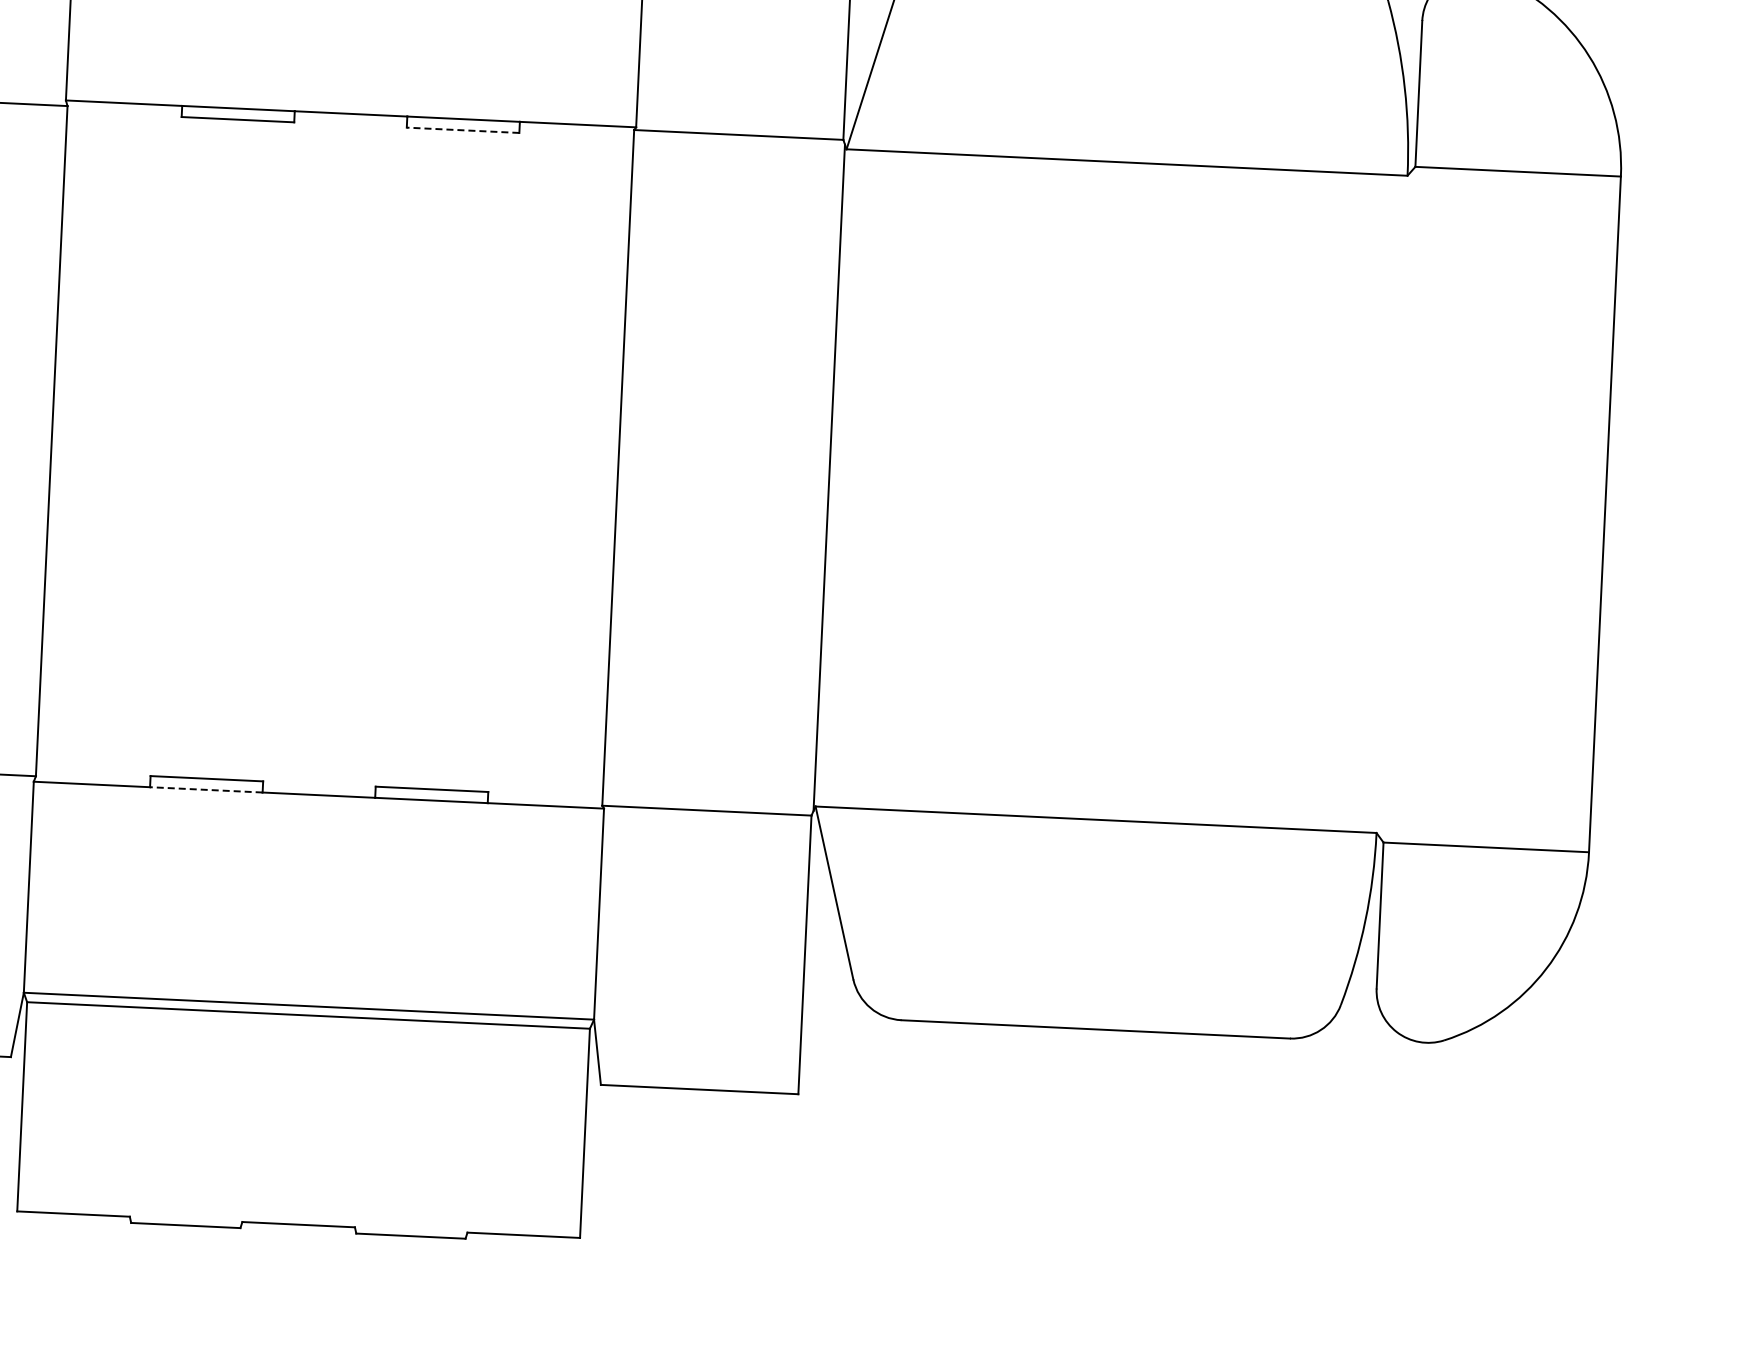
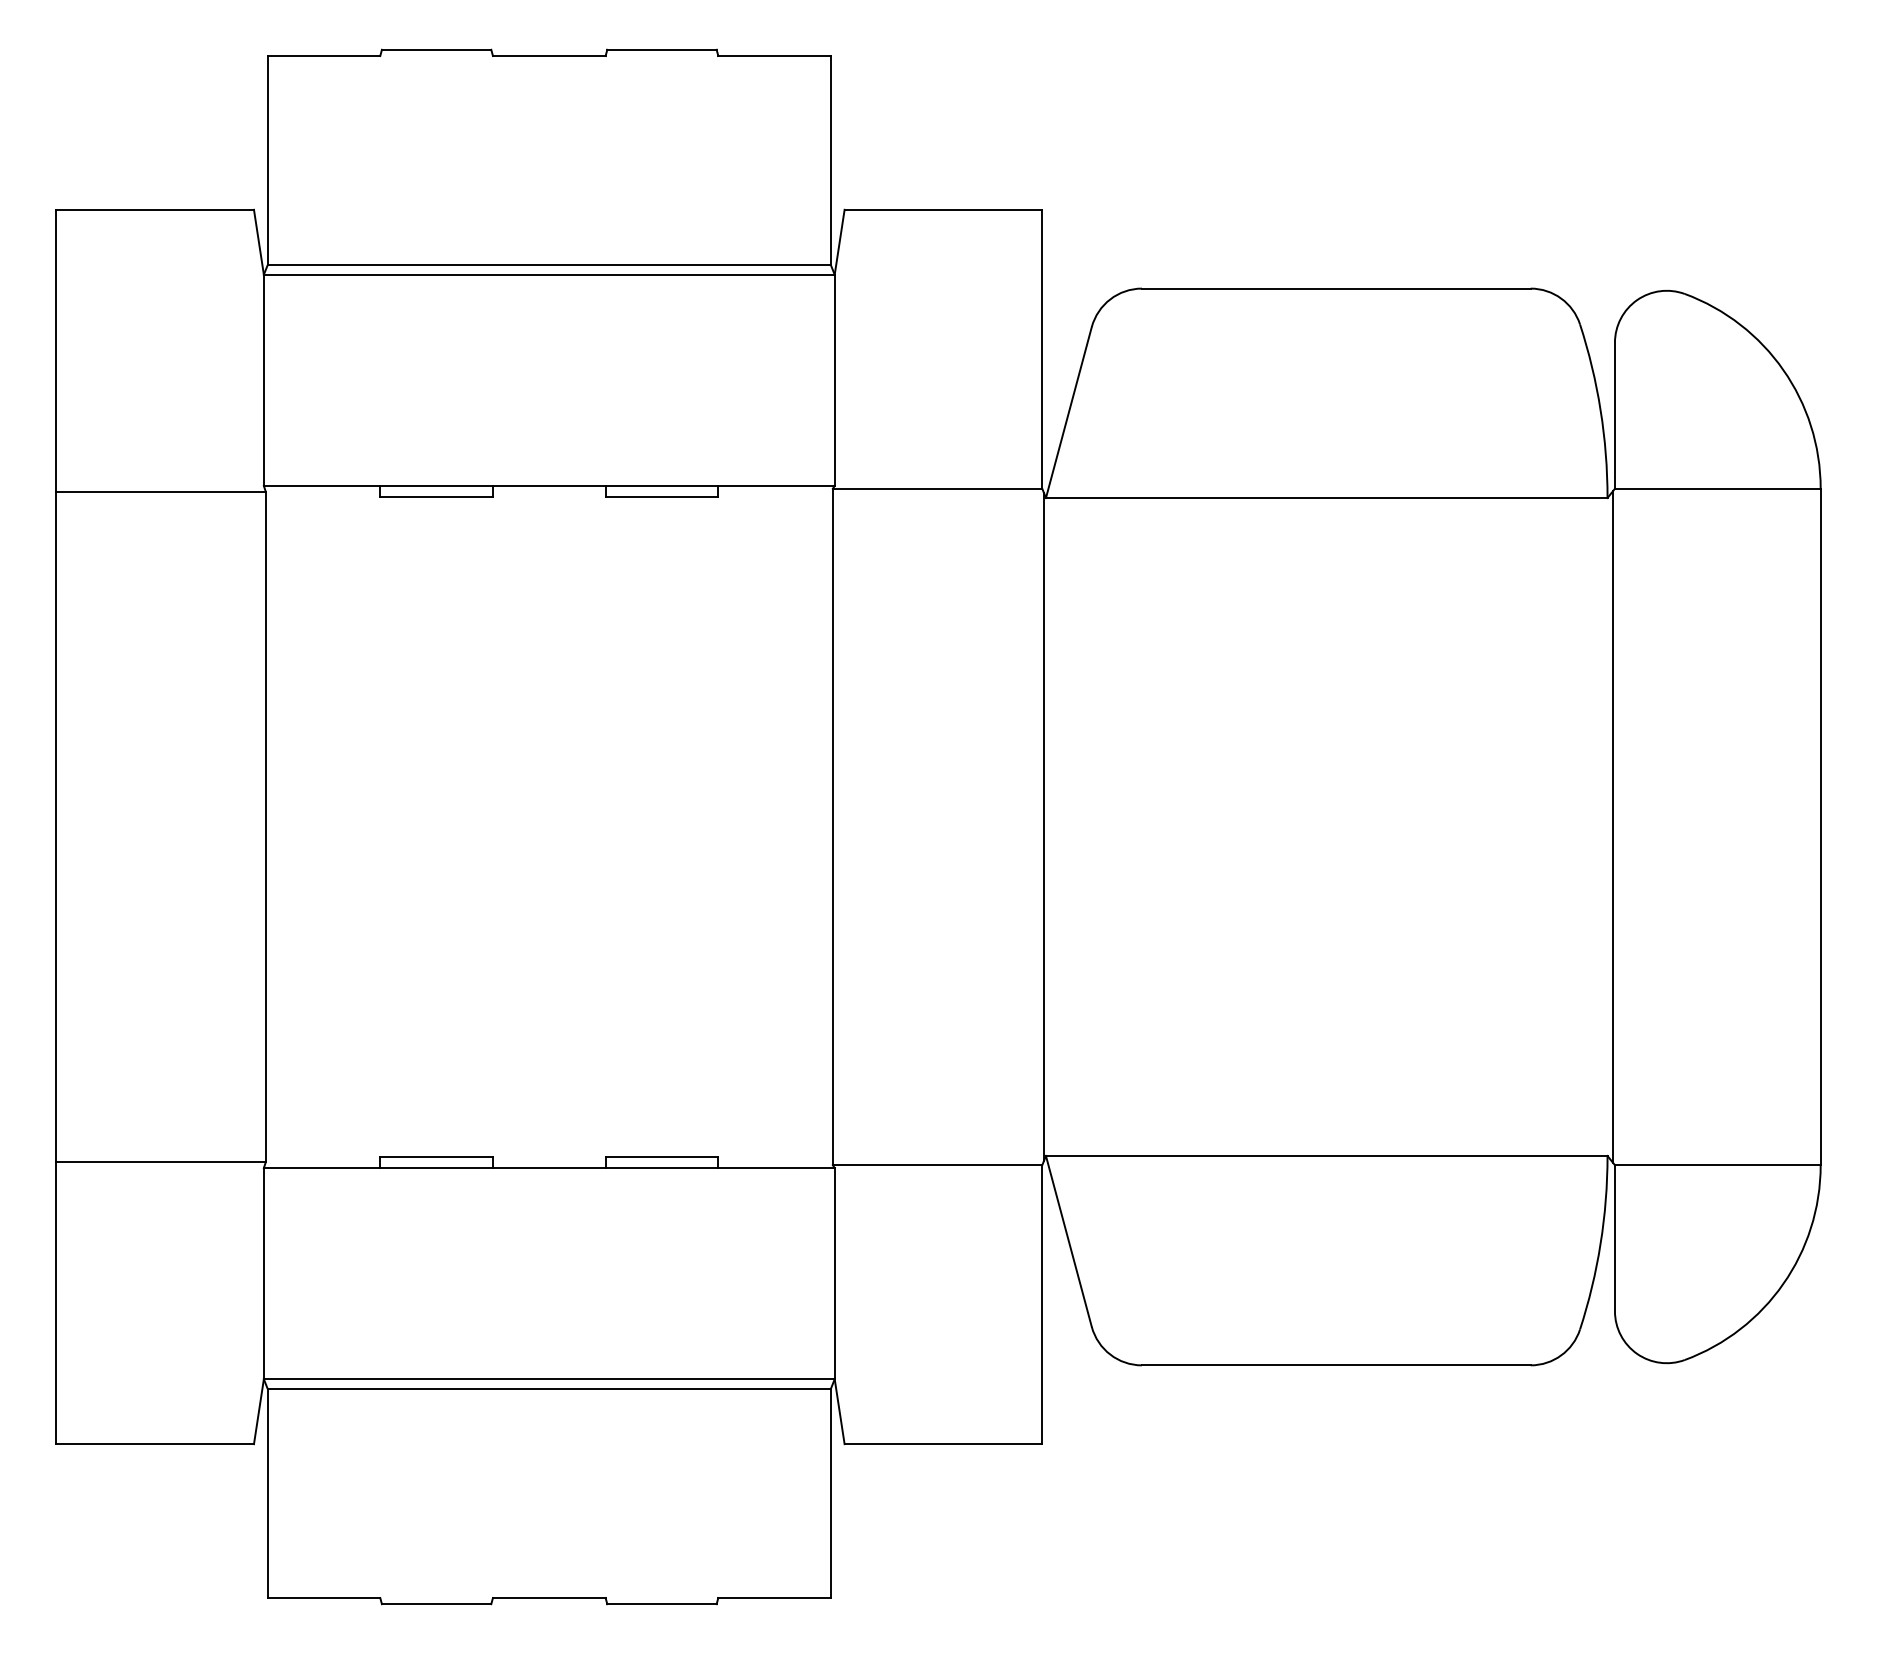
line: (462, 130) -> (661, 497), dashed -> solid
line: (1398, 504) -> (1613, 826), added
line: (206, 790) -> (436, 1168), dashed -> solid

